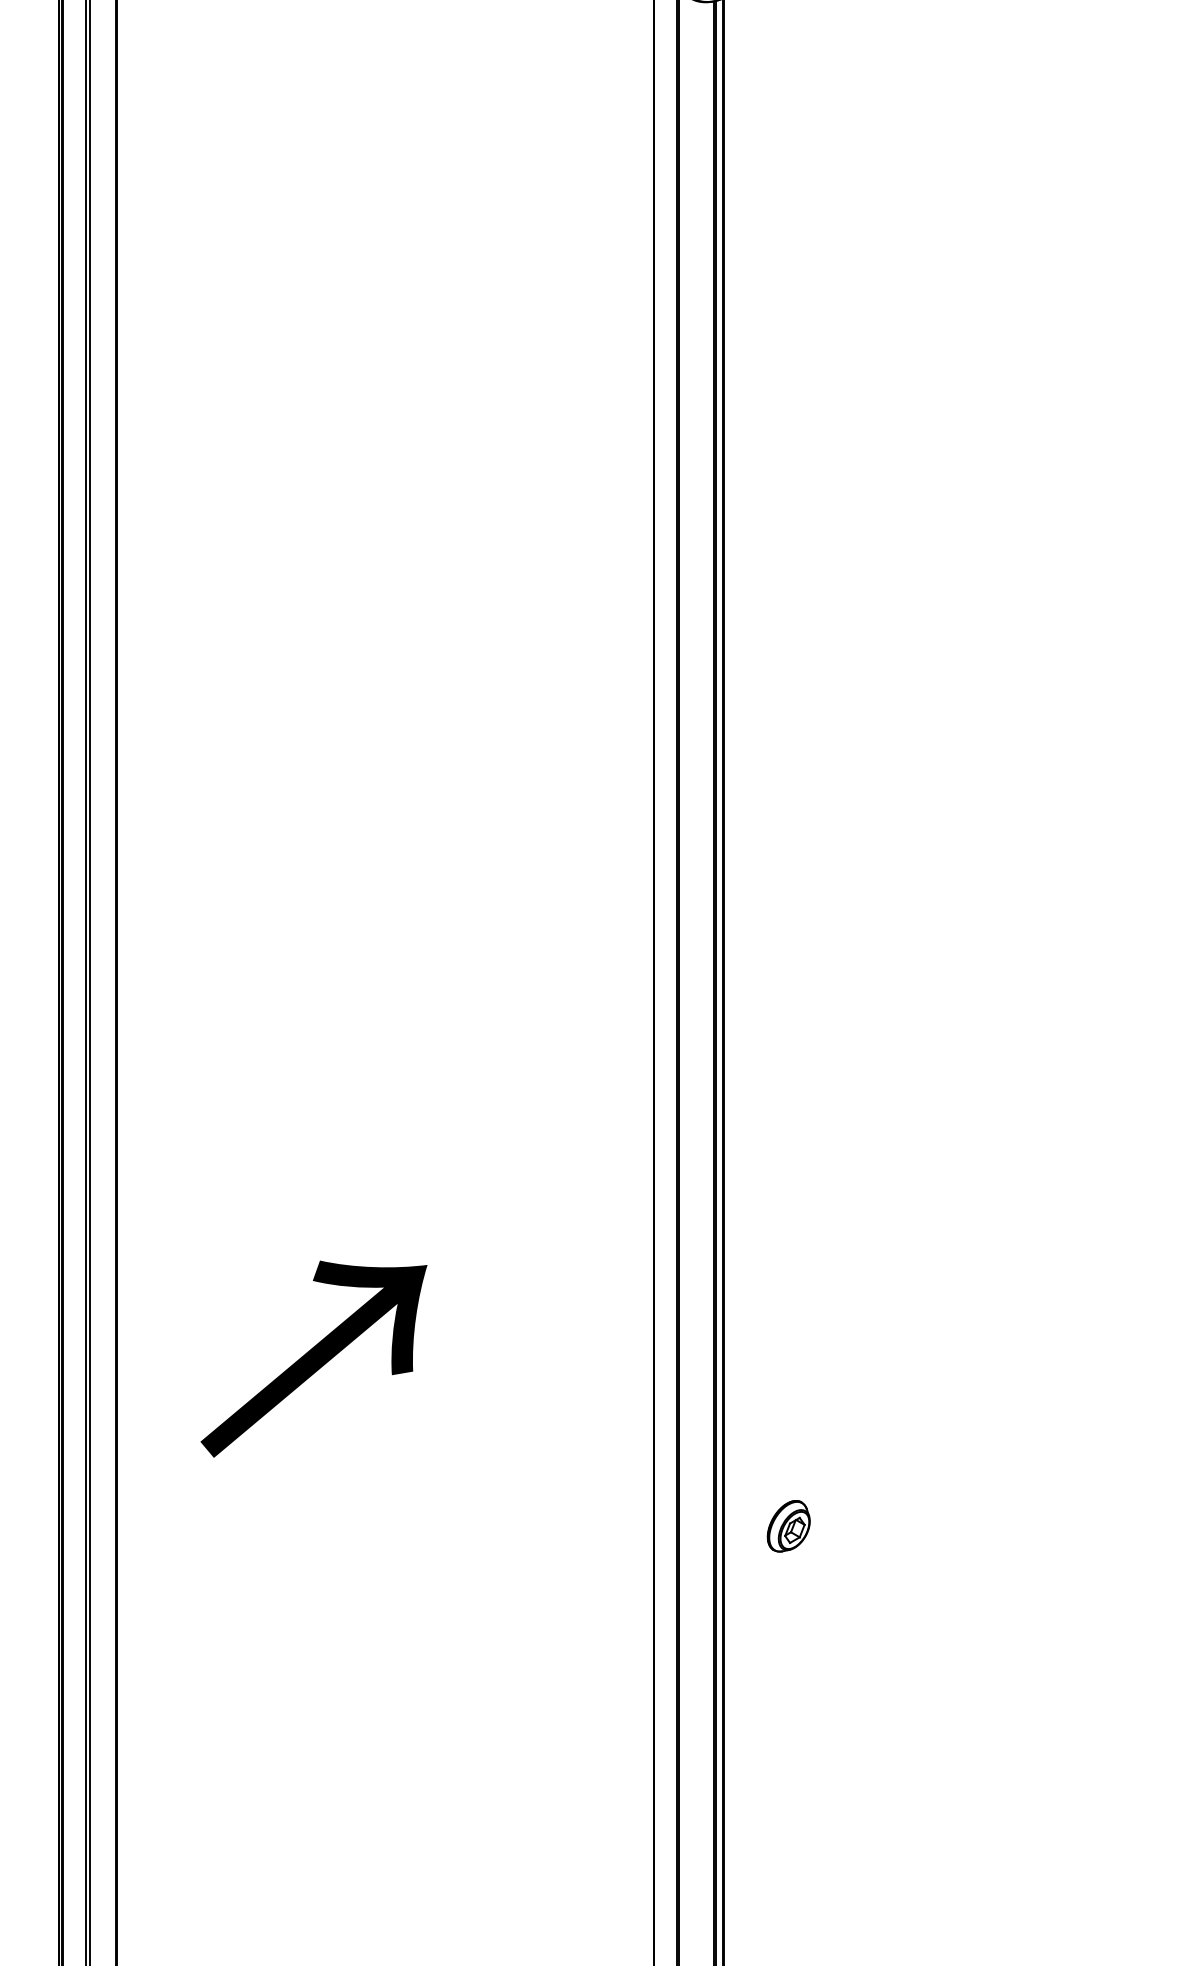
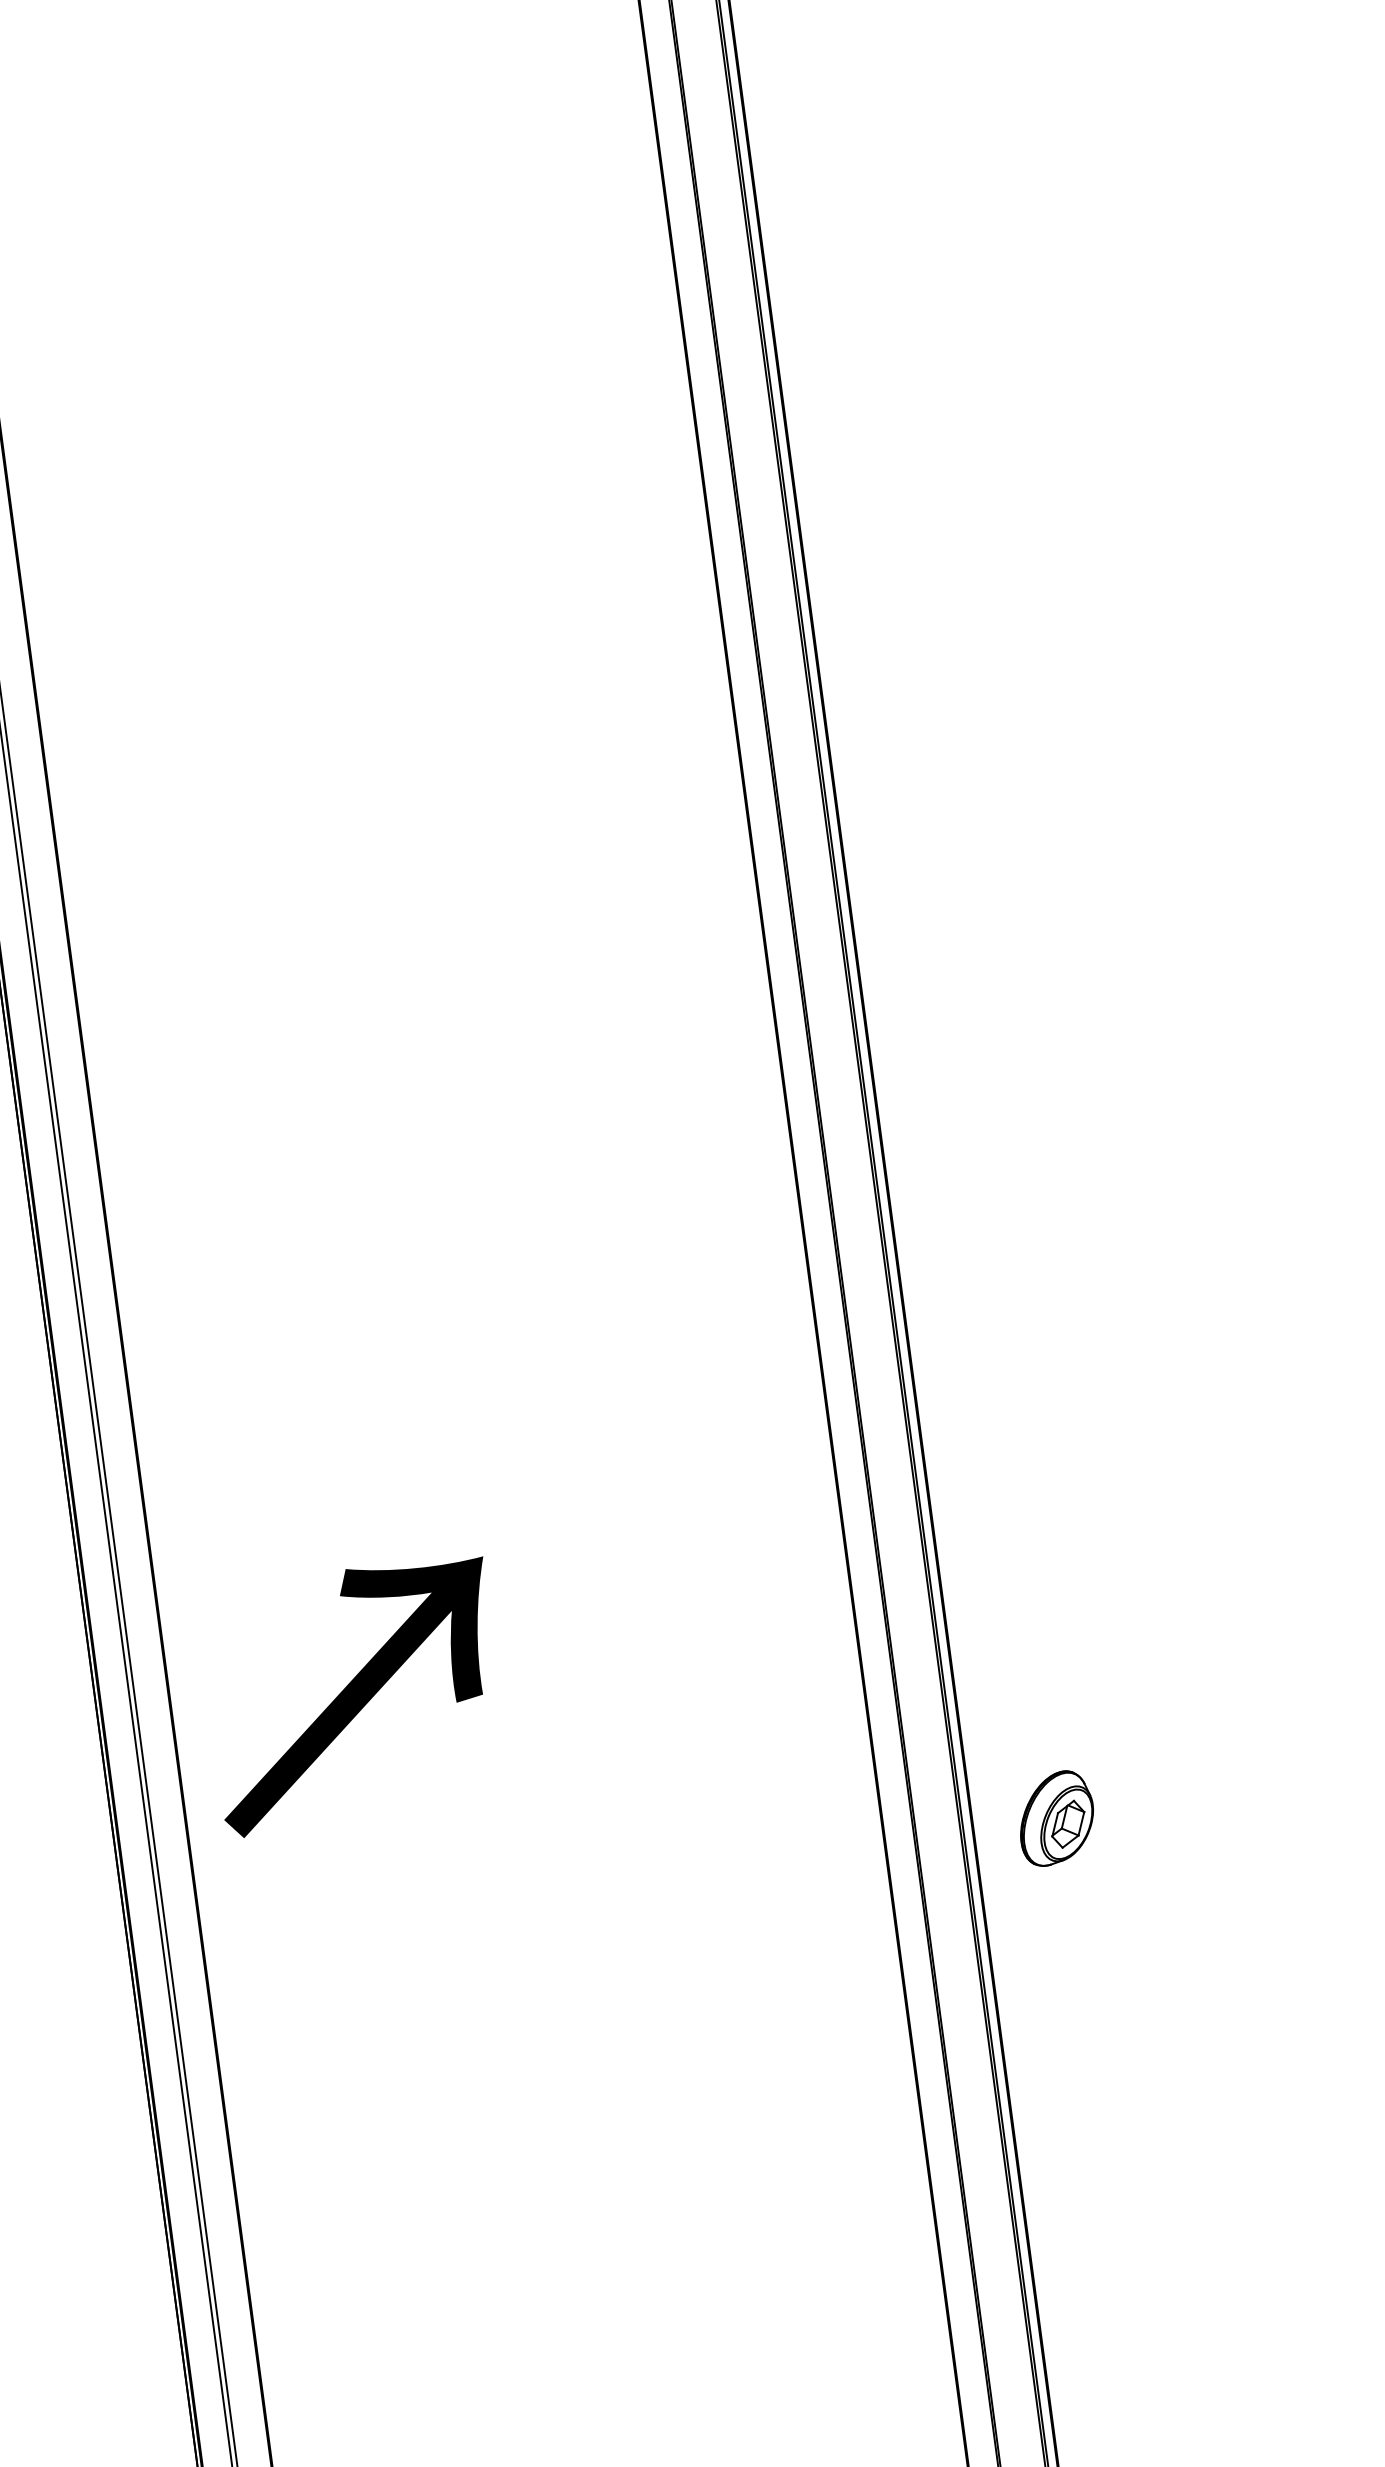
text: (313, 1358) -> (354, 1694), moved
part: (788, 1526) -> (1055, 1818), size x1.4

